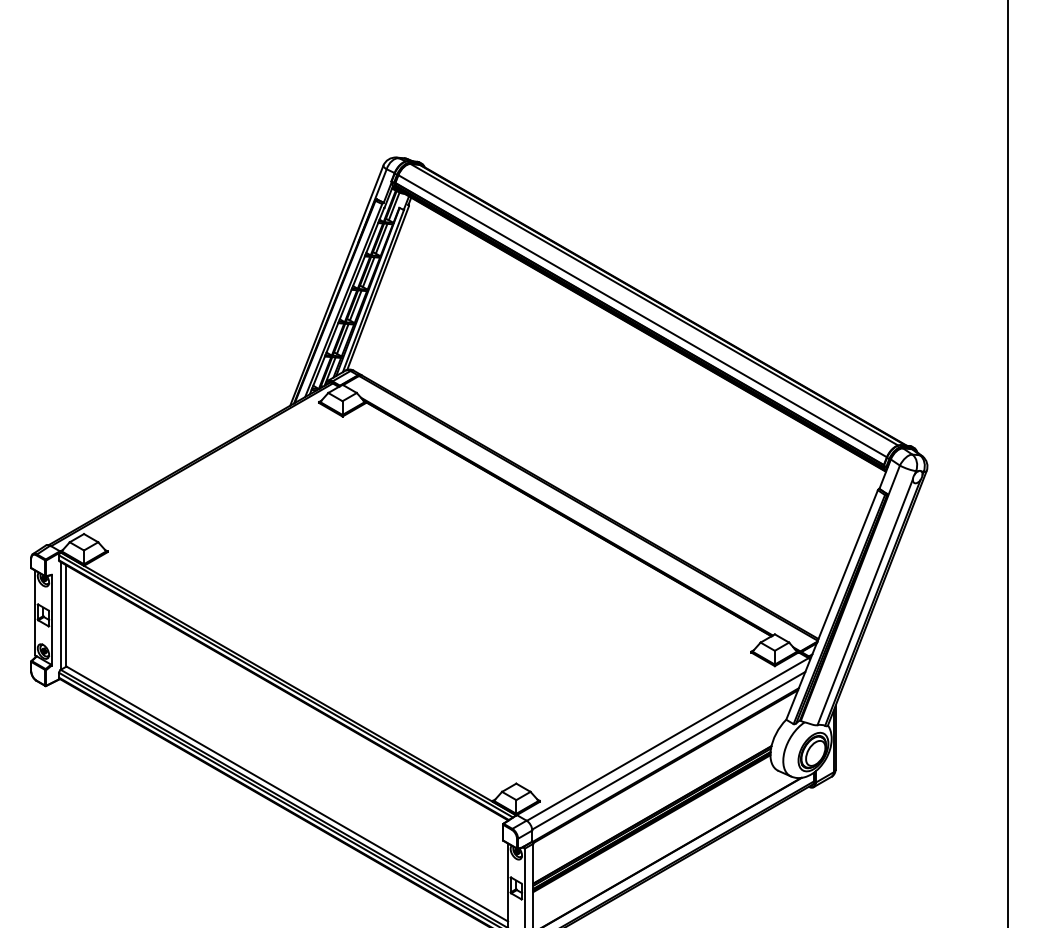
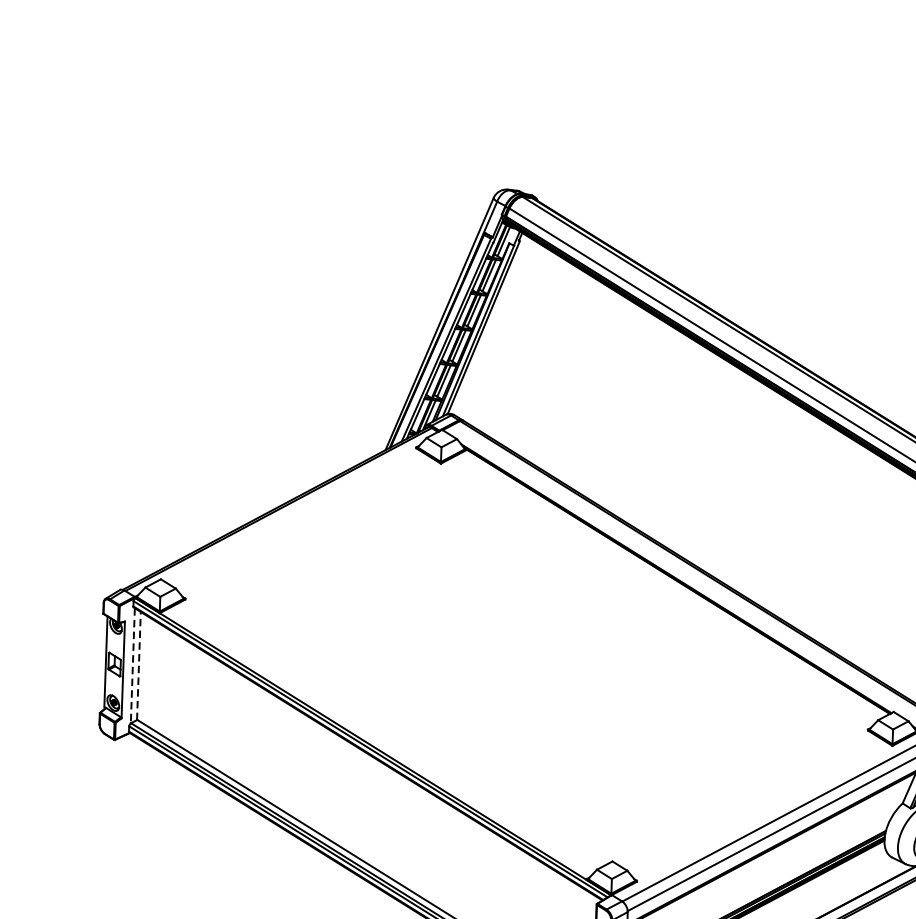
line: (60, 616) -> (132, 666), solid -> dashed
line: (66, 616) -> (139, 666), solid -> dashed

